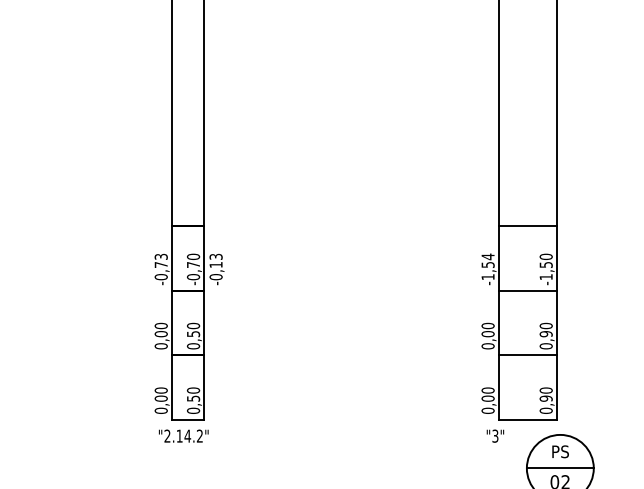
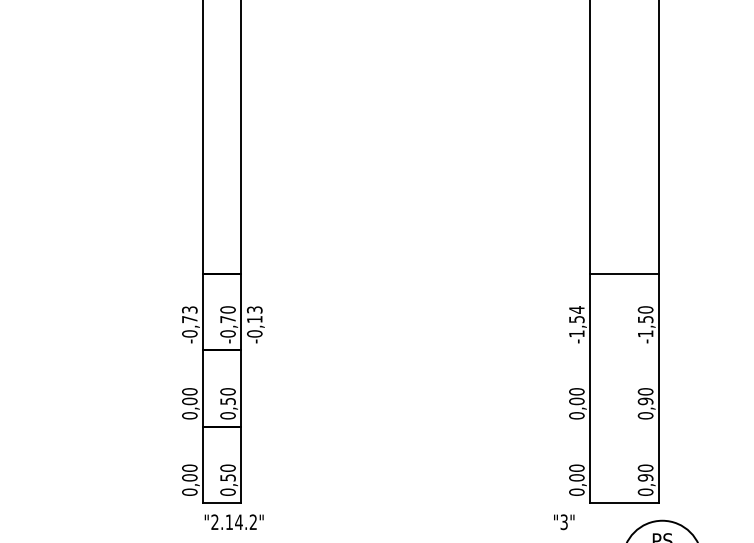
line: (528, 290) -> (624, 349), removed
line: (528, 355) -> (624, 426), removed
text: (183, 435) -> (233, 521), moved
text: (495, 435) -> (564, 521), moved

